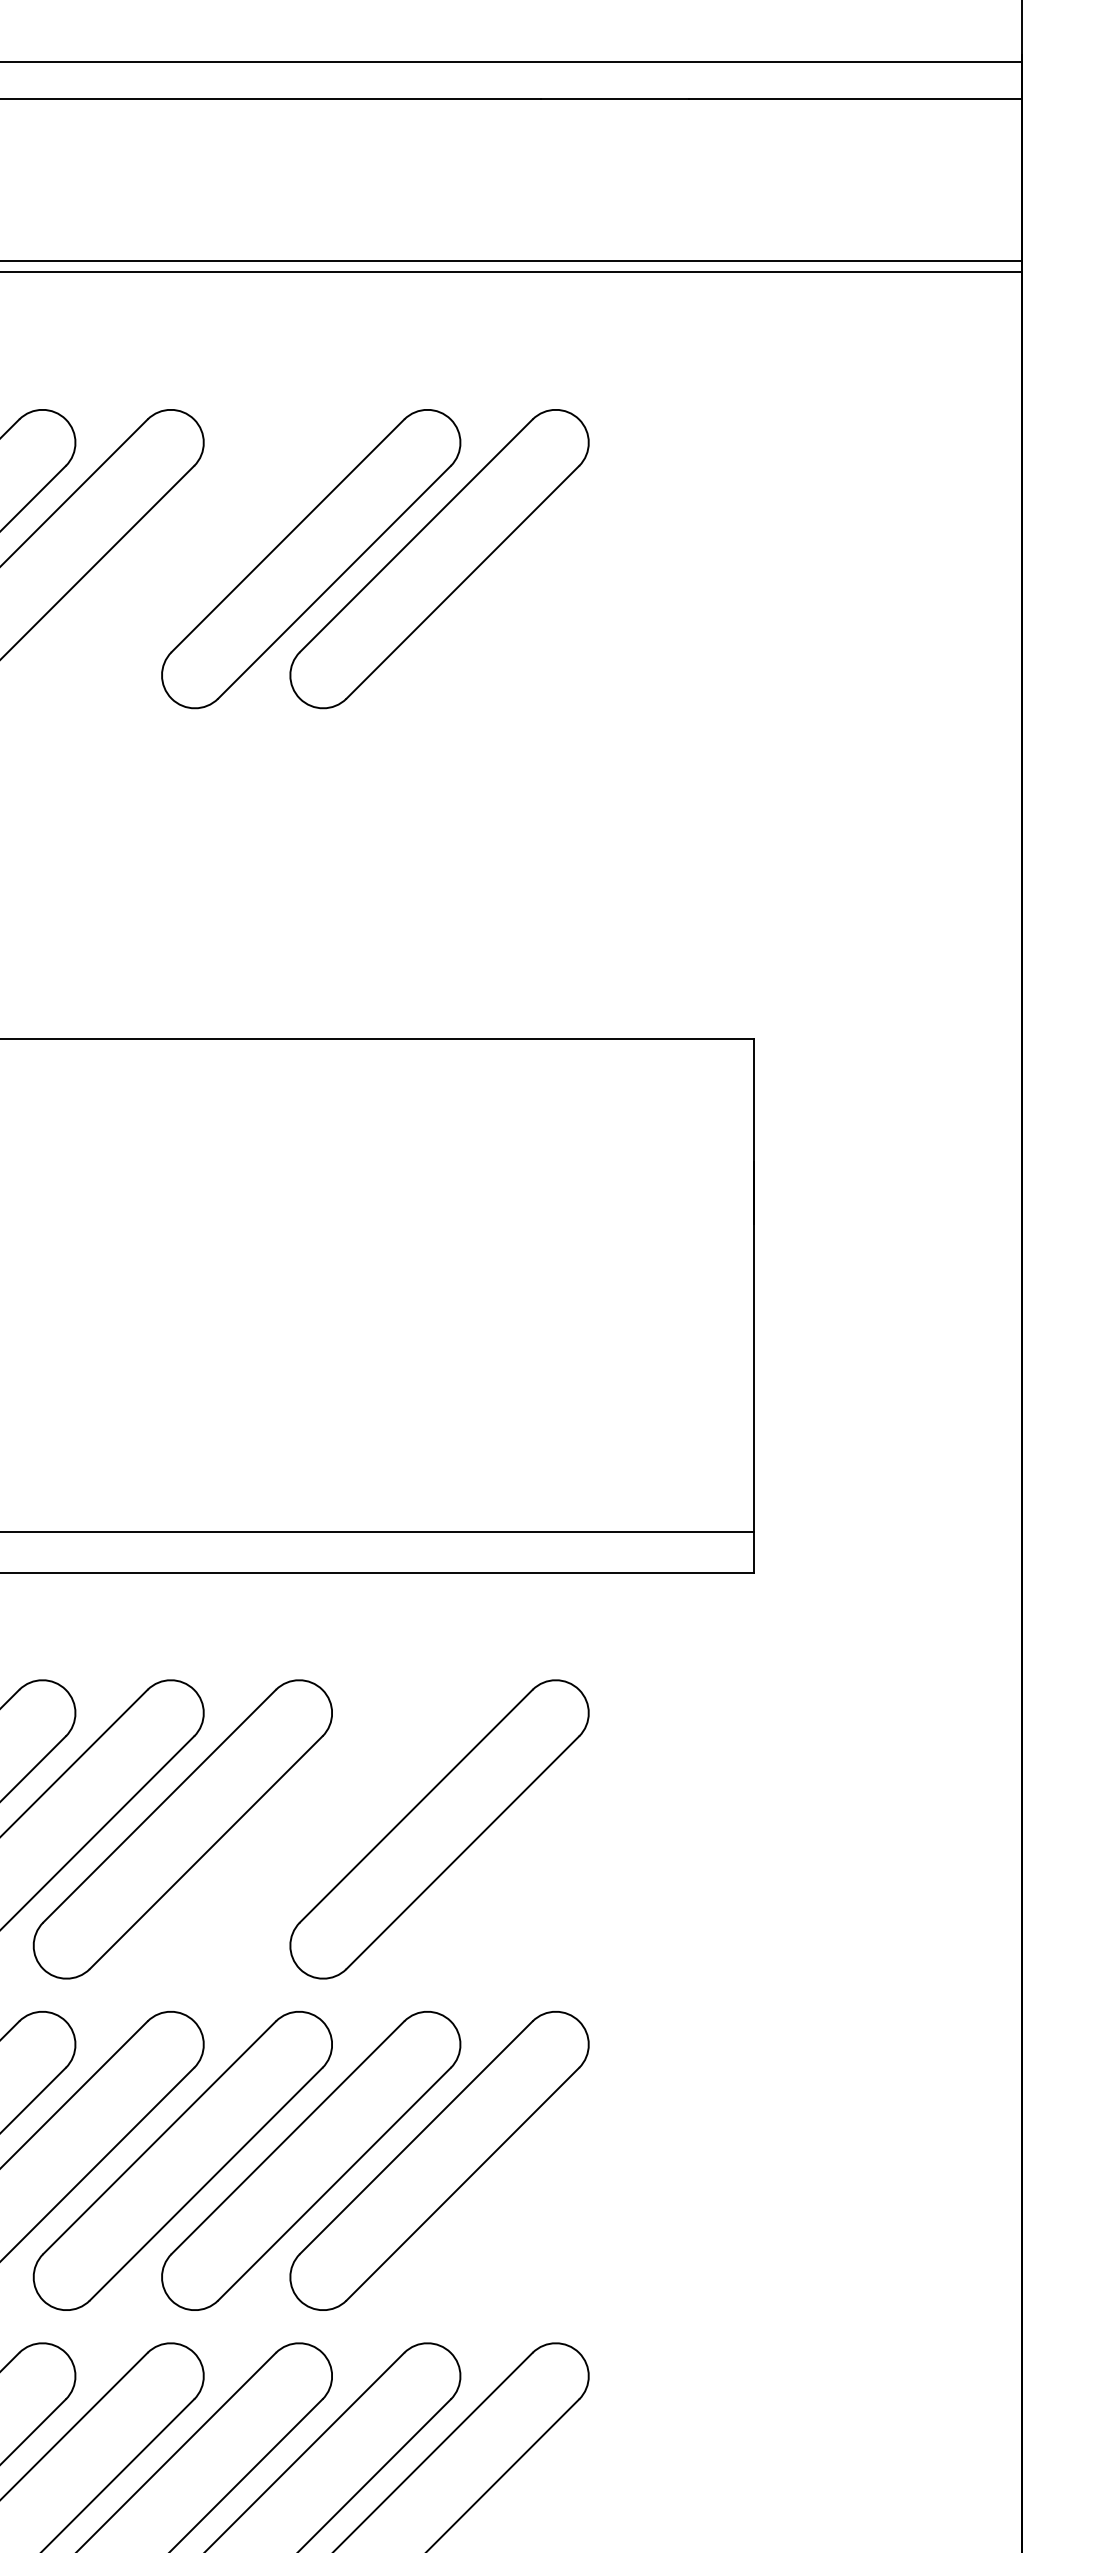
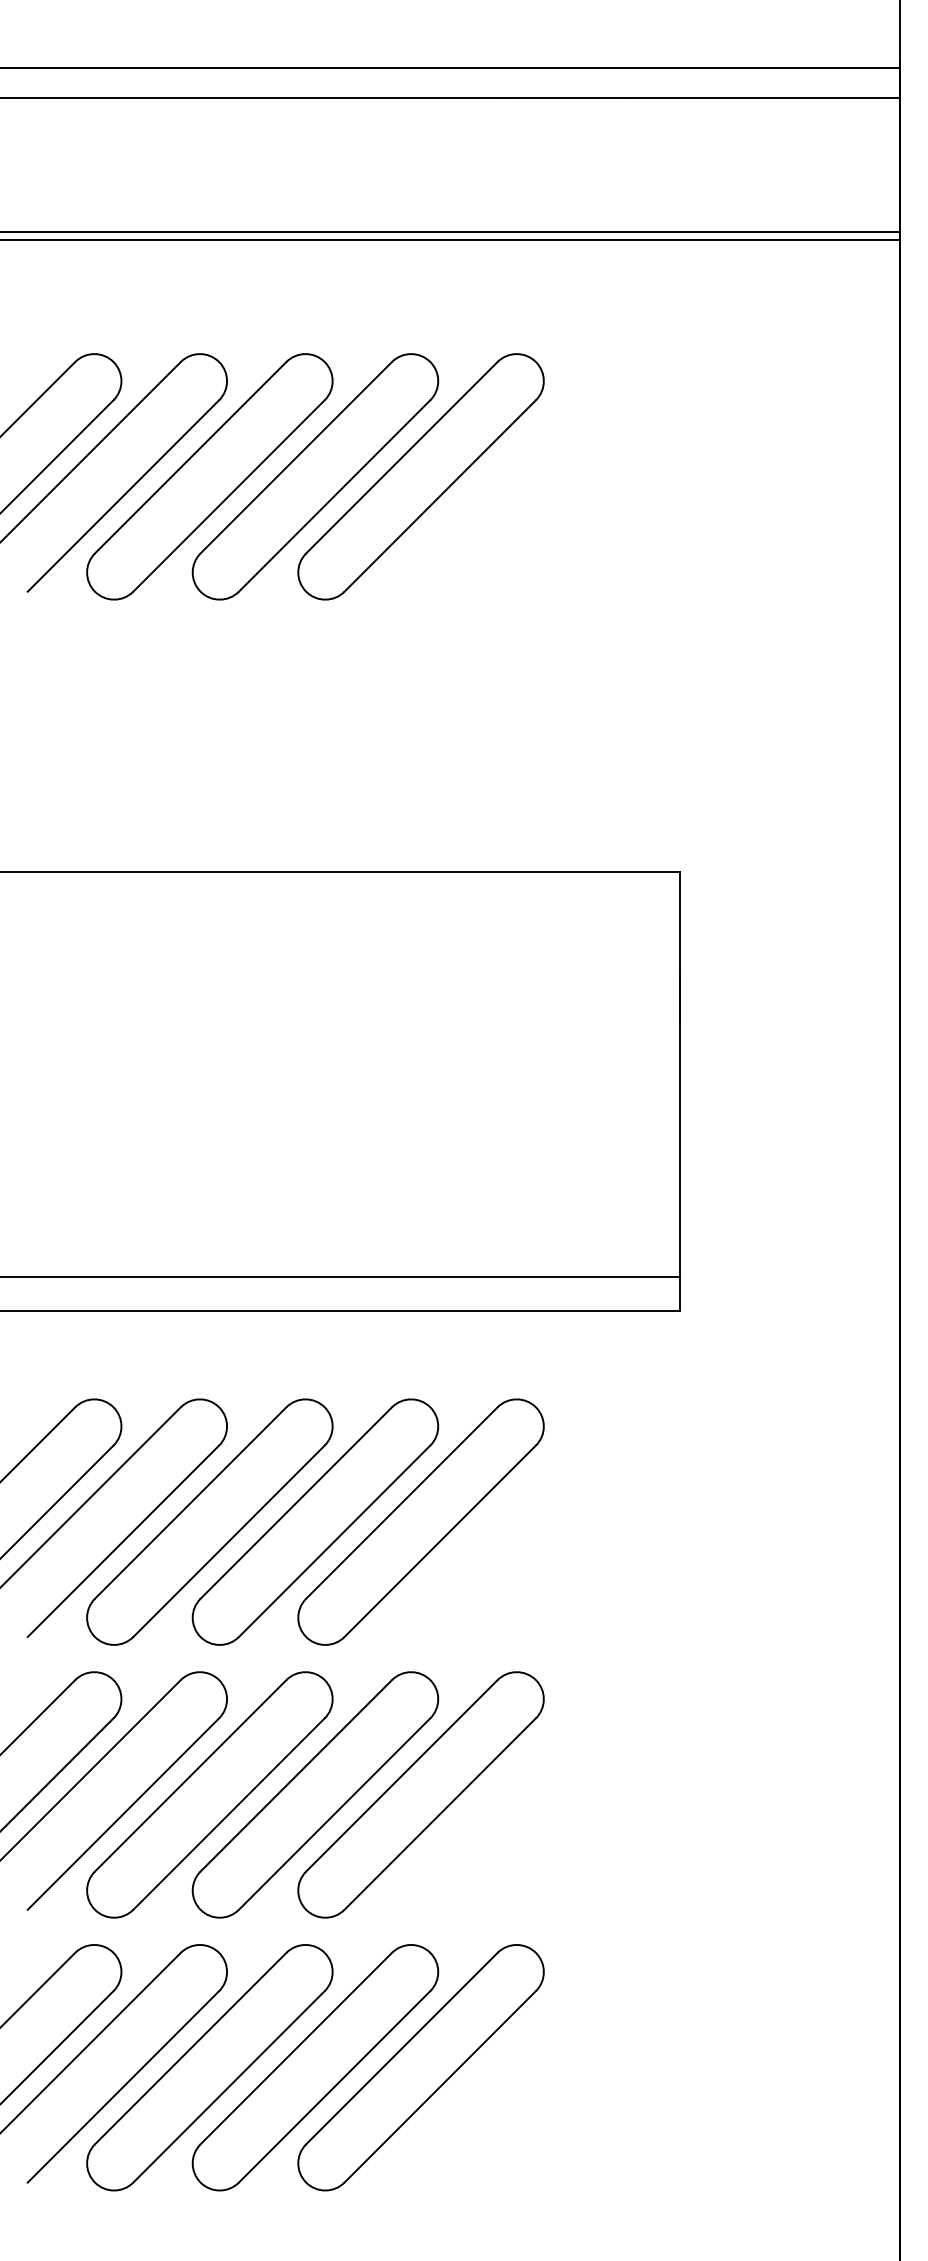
part: (182, 558) -> (209, 476), added
part: (311, 1828) -> (315, 1521), added

